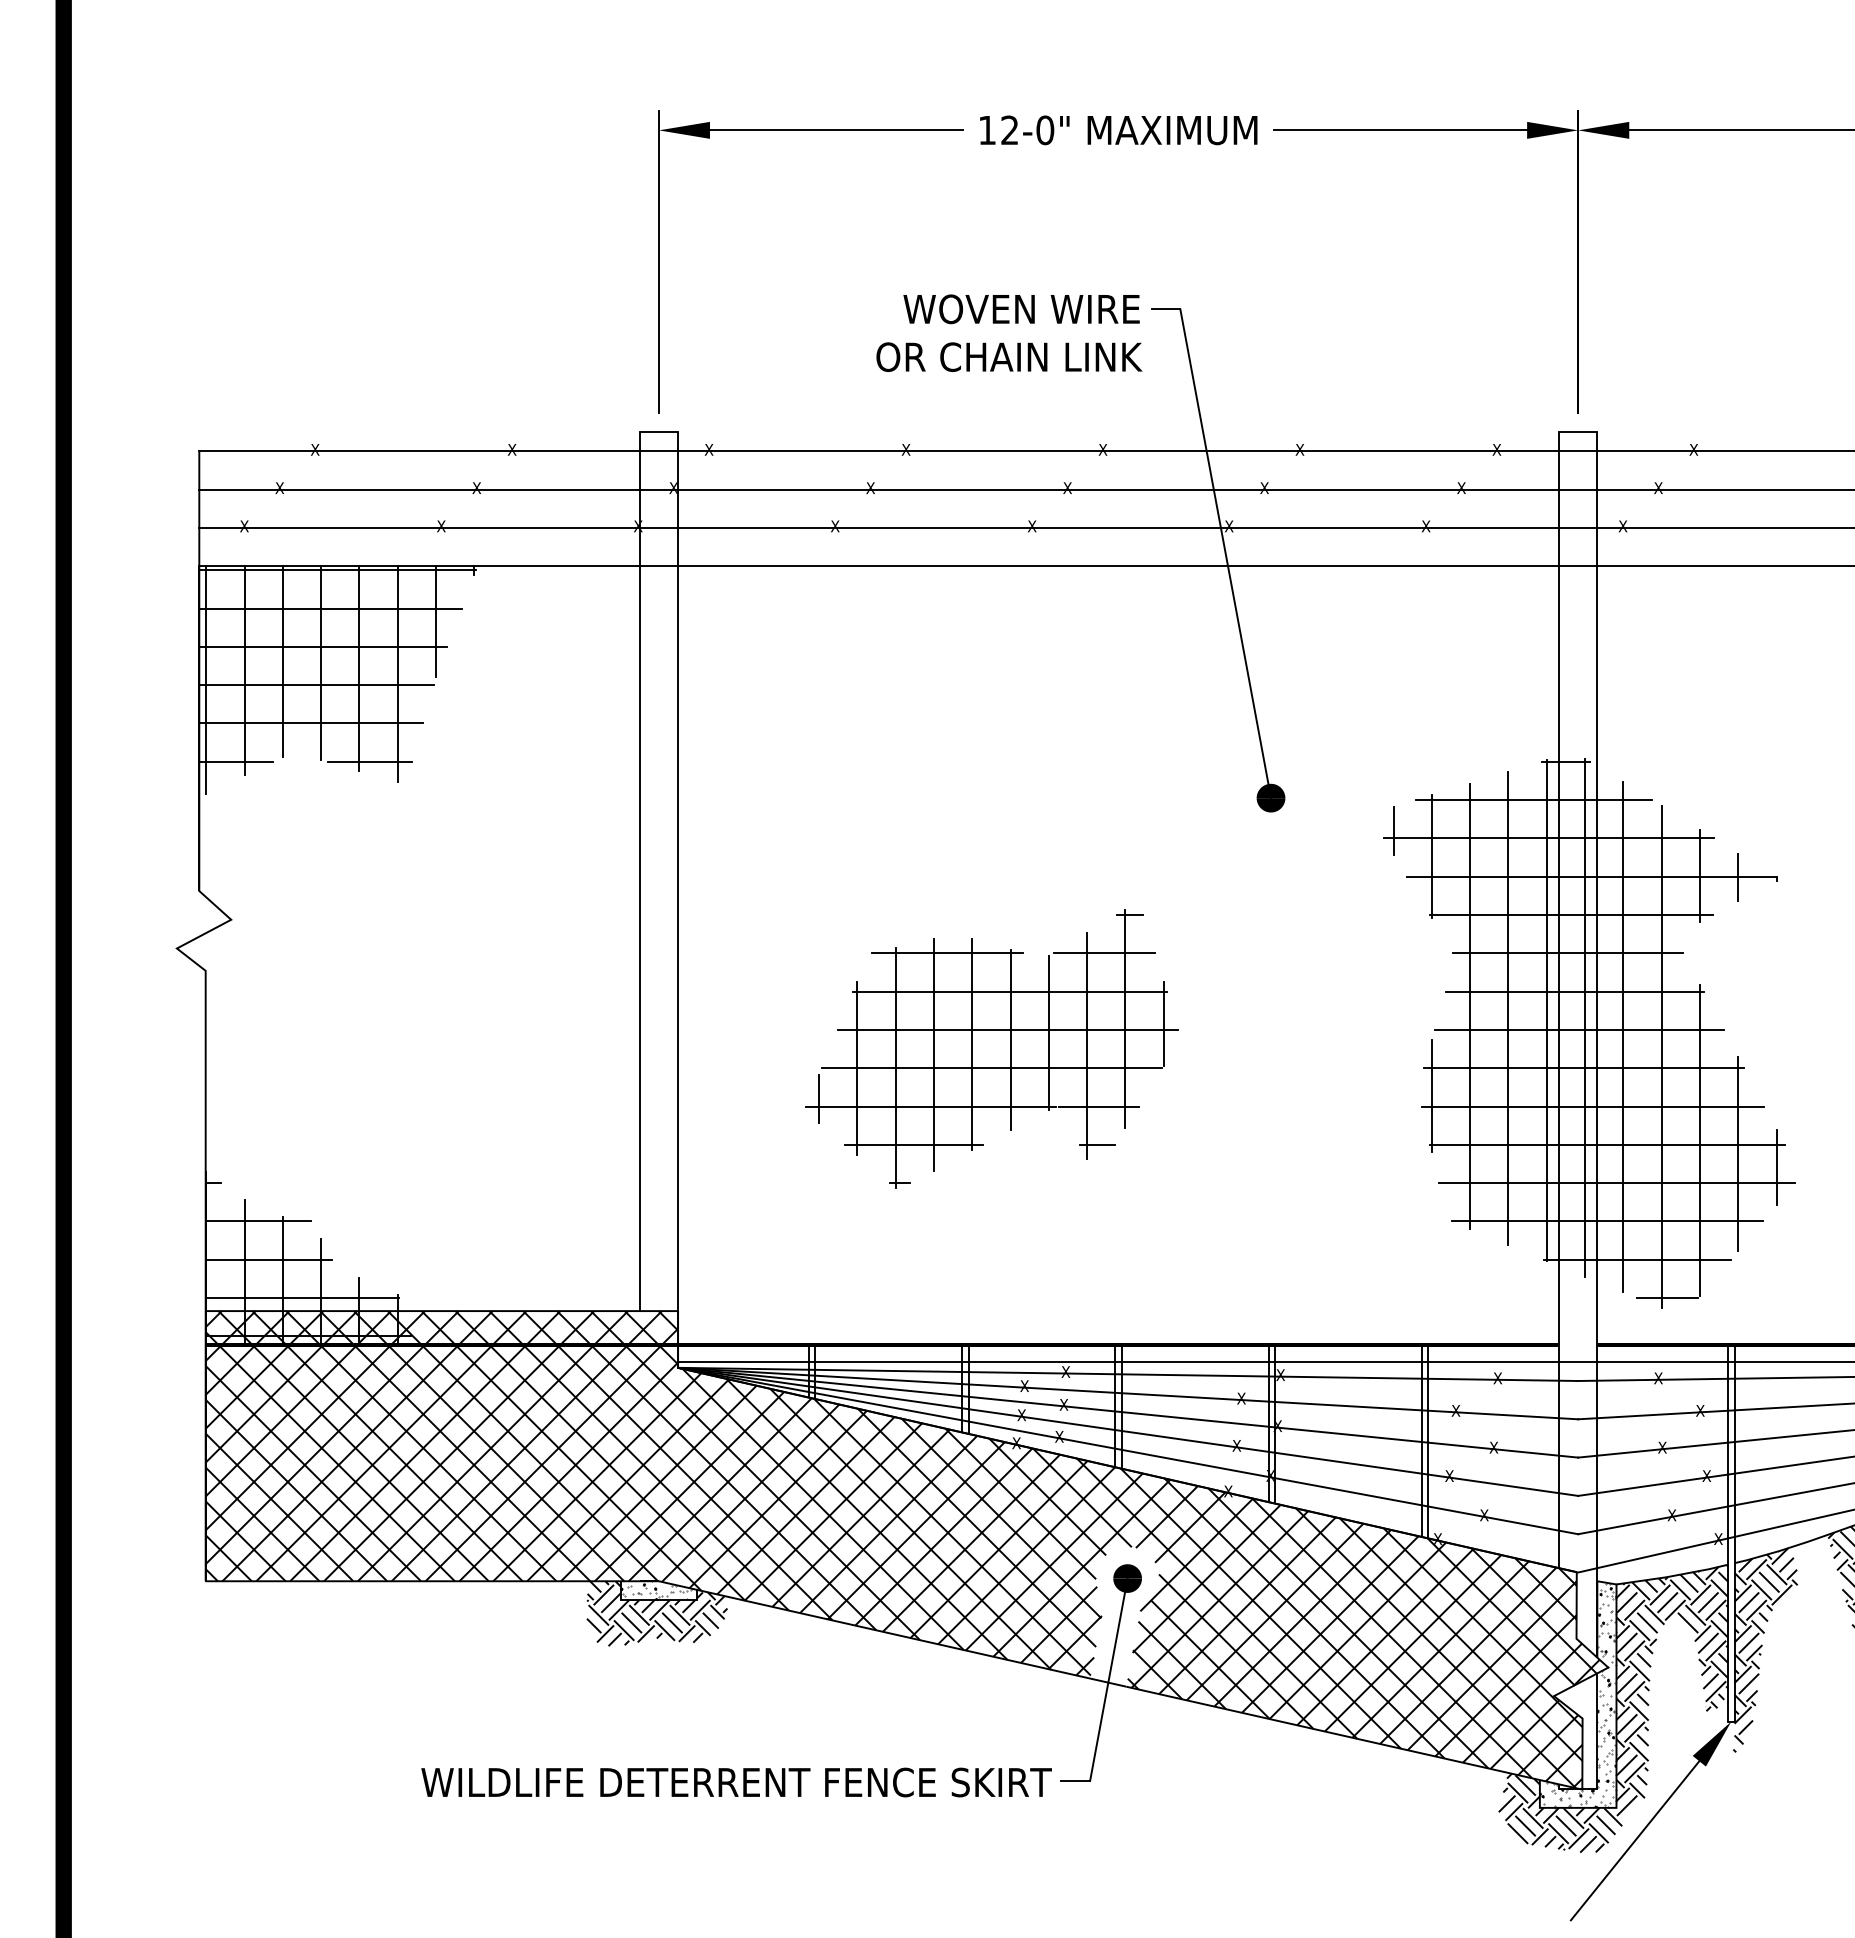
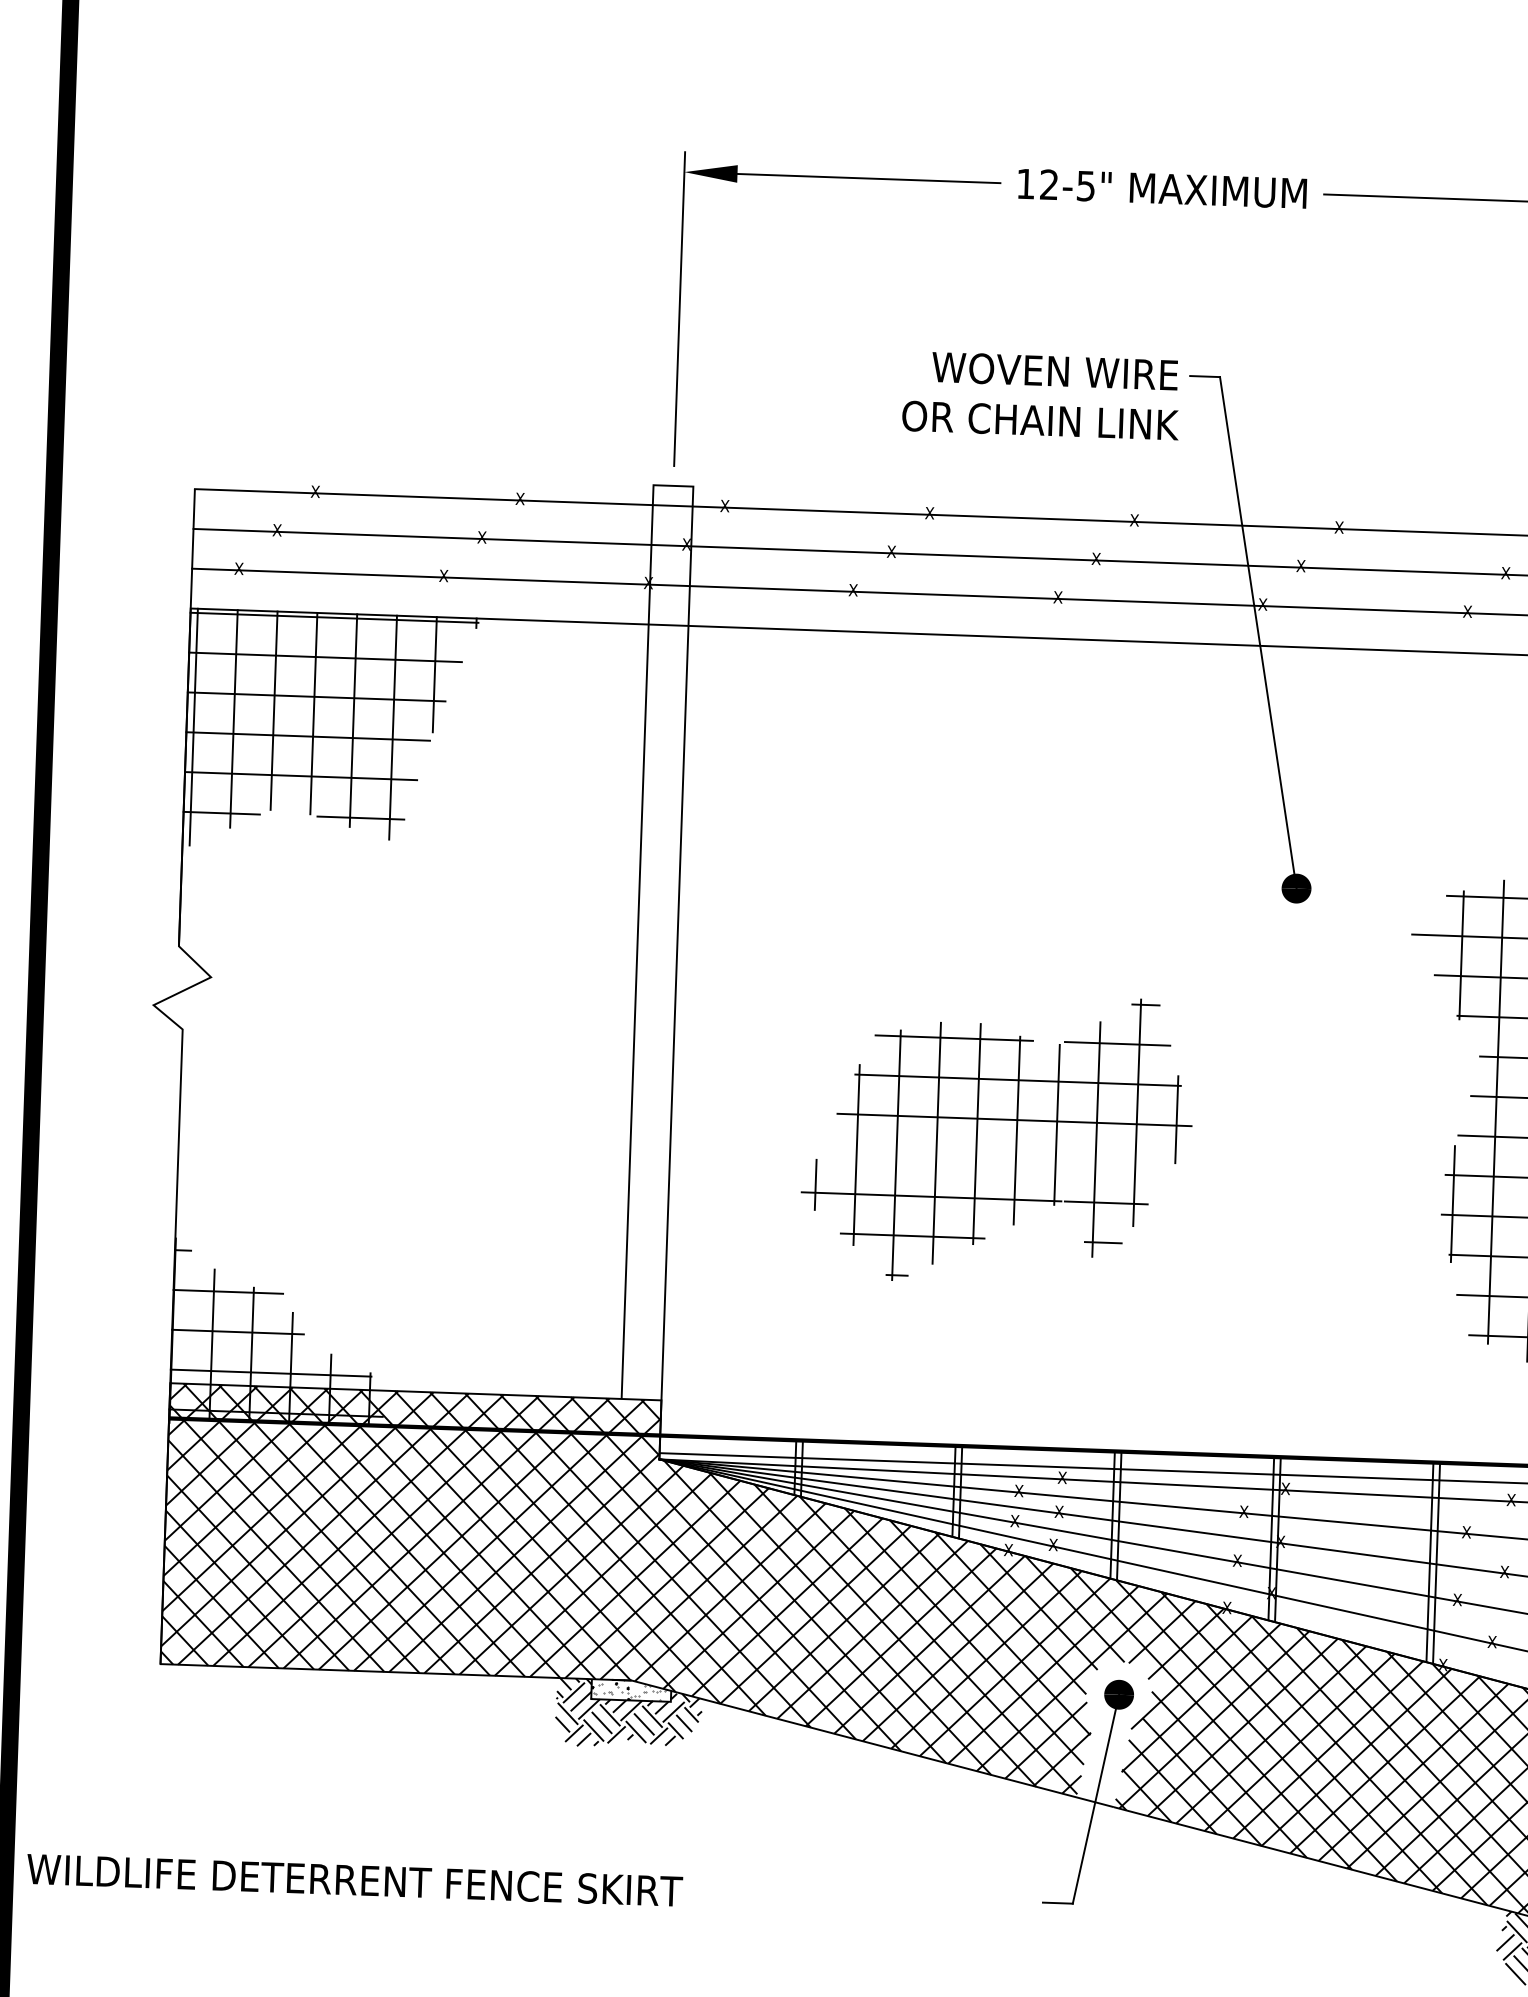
text: (1045, 130) -> (1086, 186), 12-0" -> 12-5"
line: (1393, 830) -> (1422, 926), removed
line: (991, 1068) -> (996, 1159), removed
text: (736, 1782) -> (354, 1880), moved

